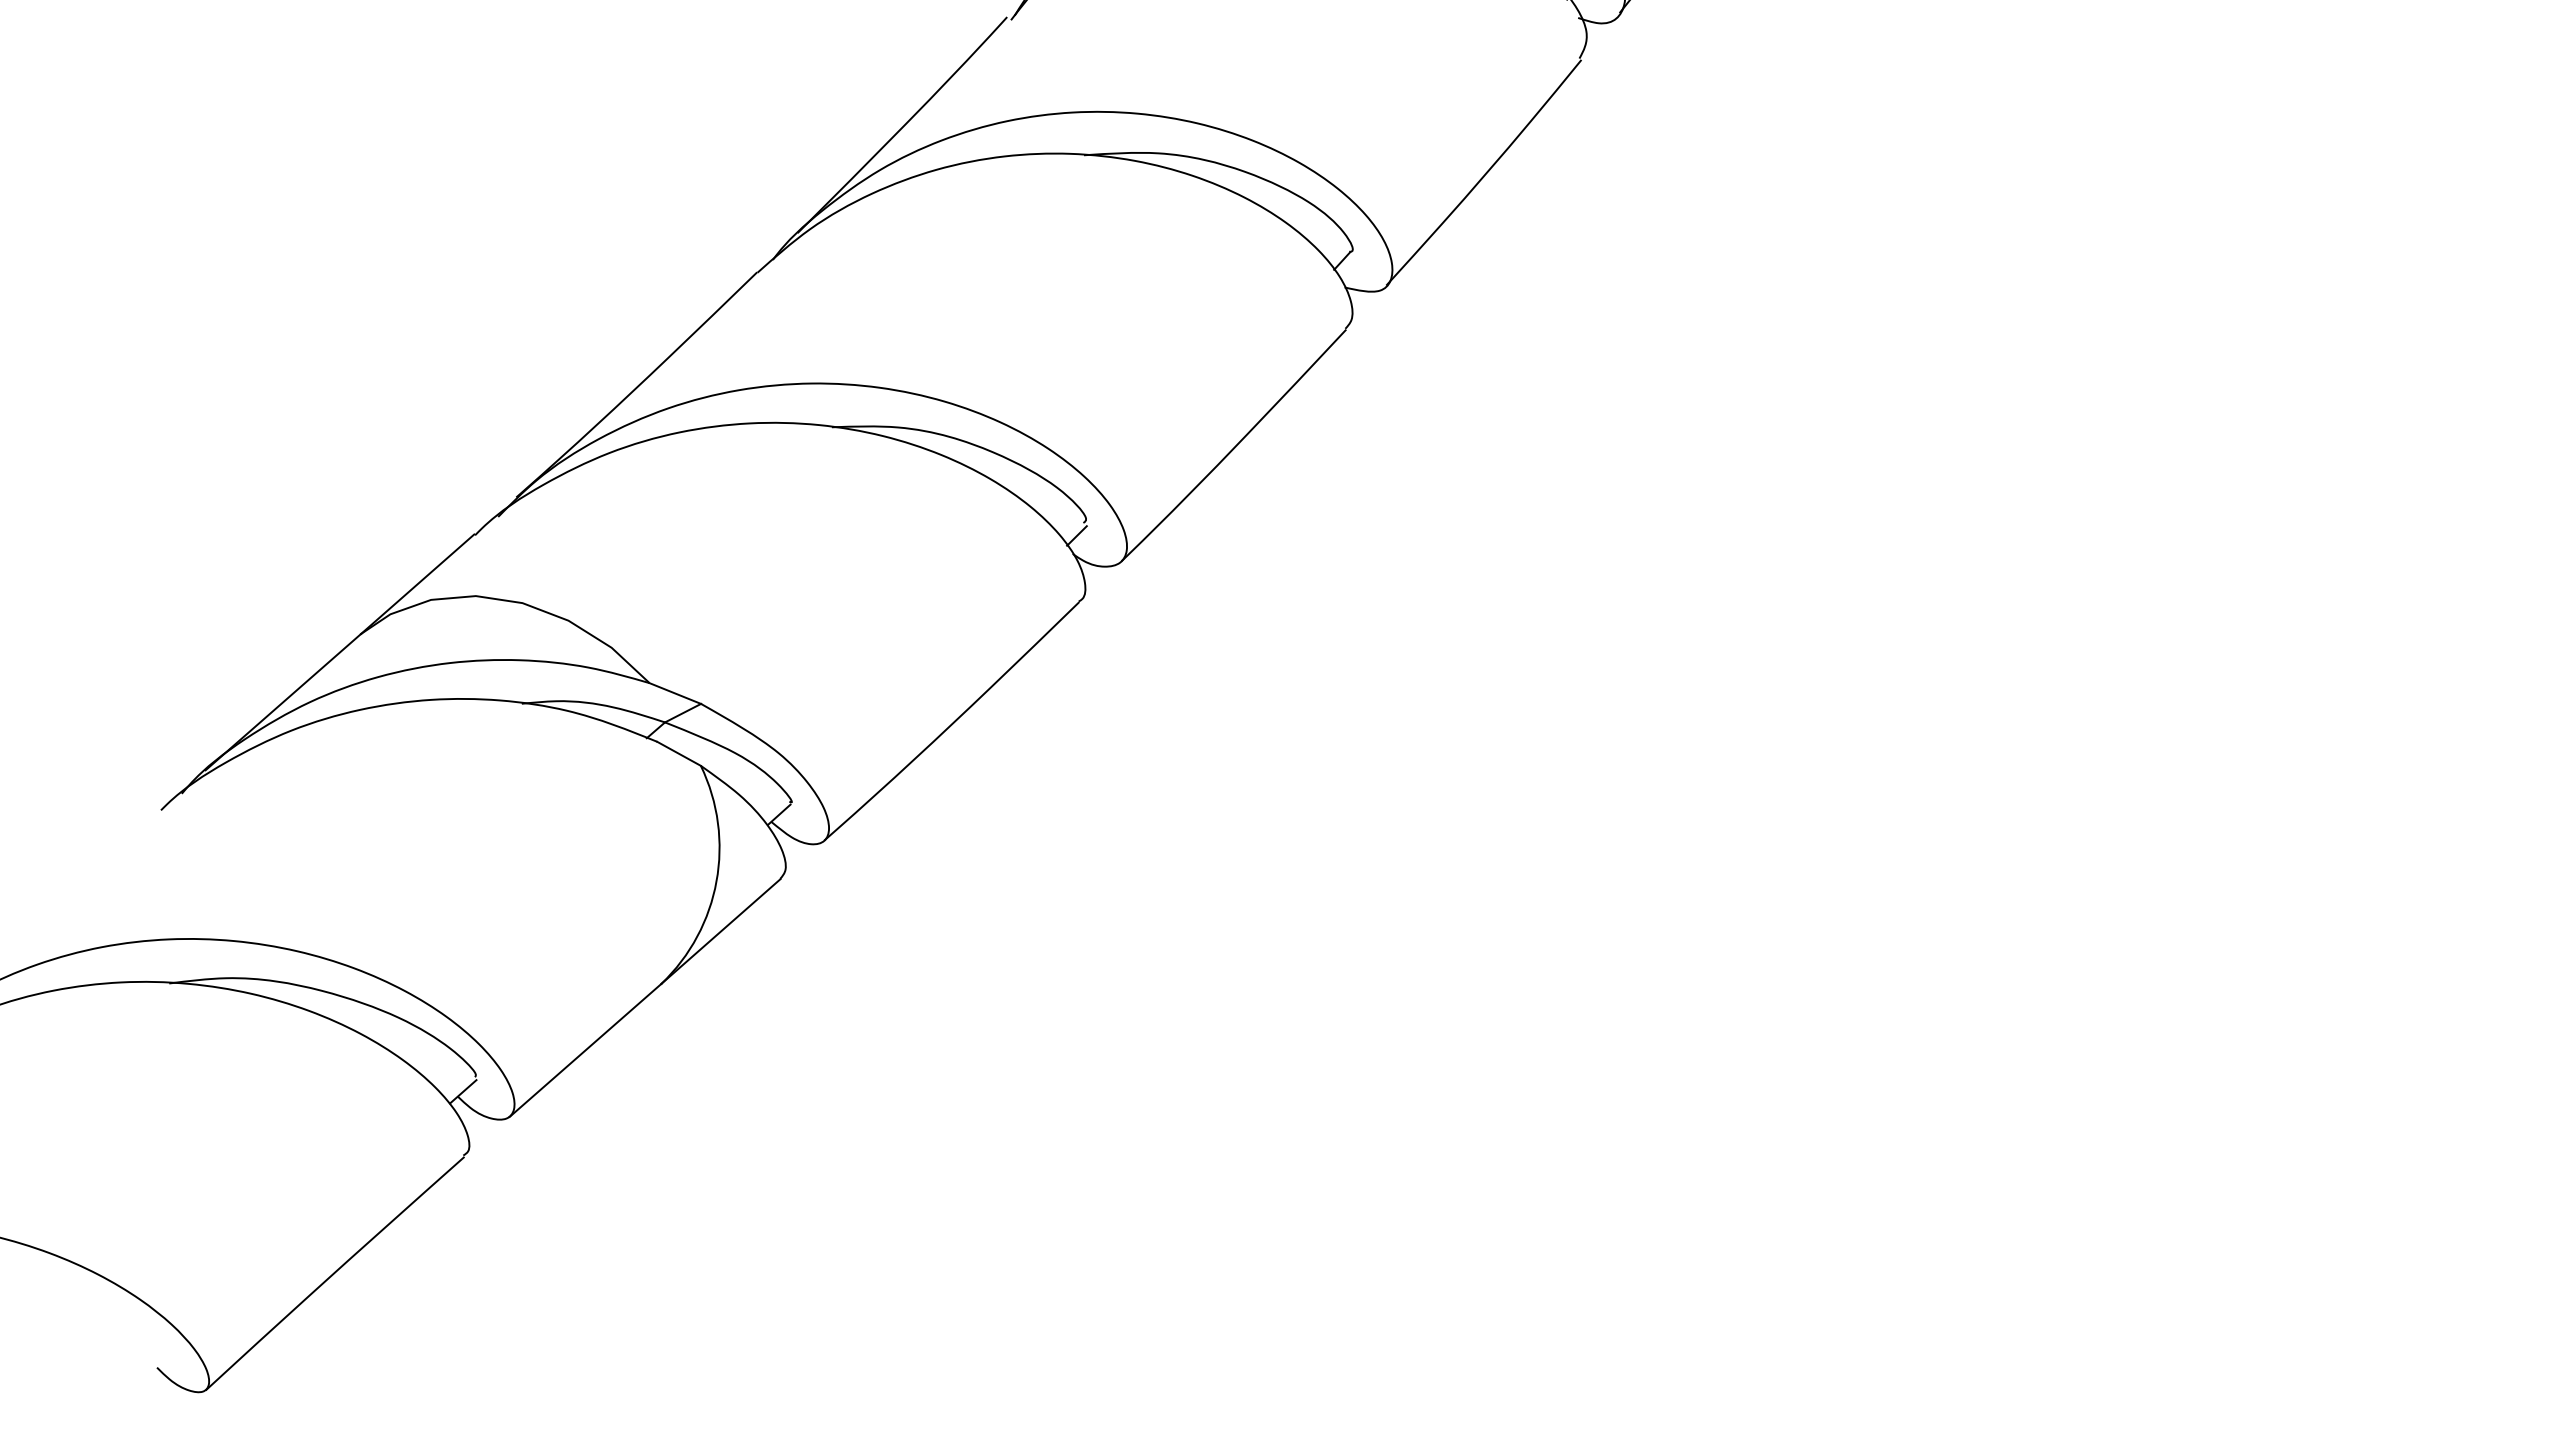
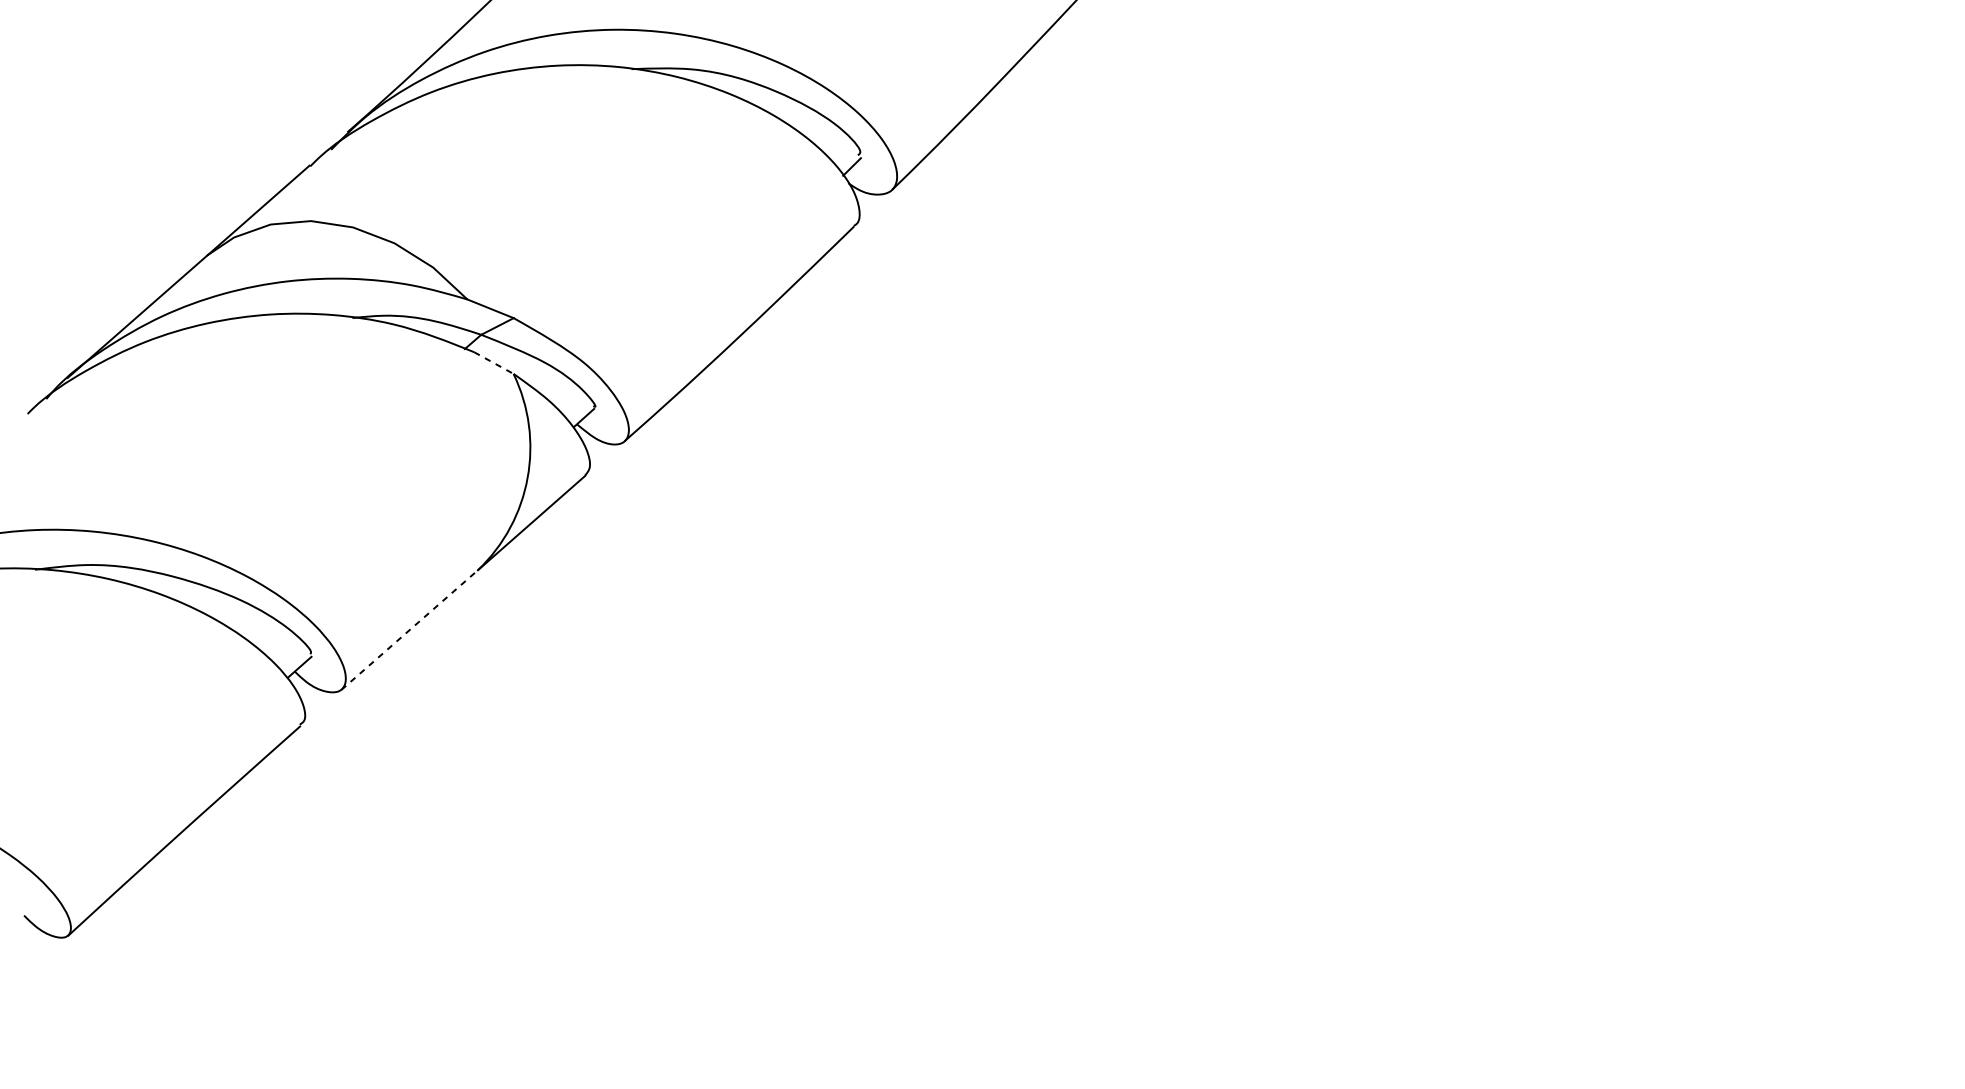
line: (679, 753) -> (494, 362), solid -> dashed
line: (585, 1050) -> (409, 630), solid -> dashed

